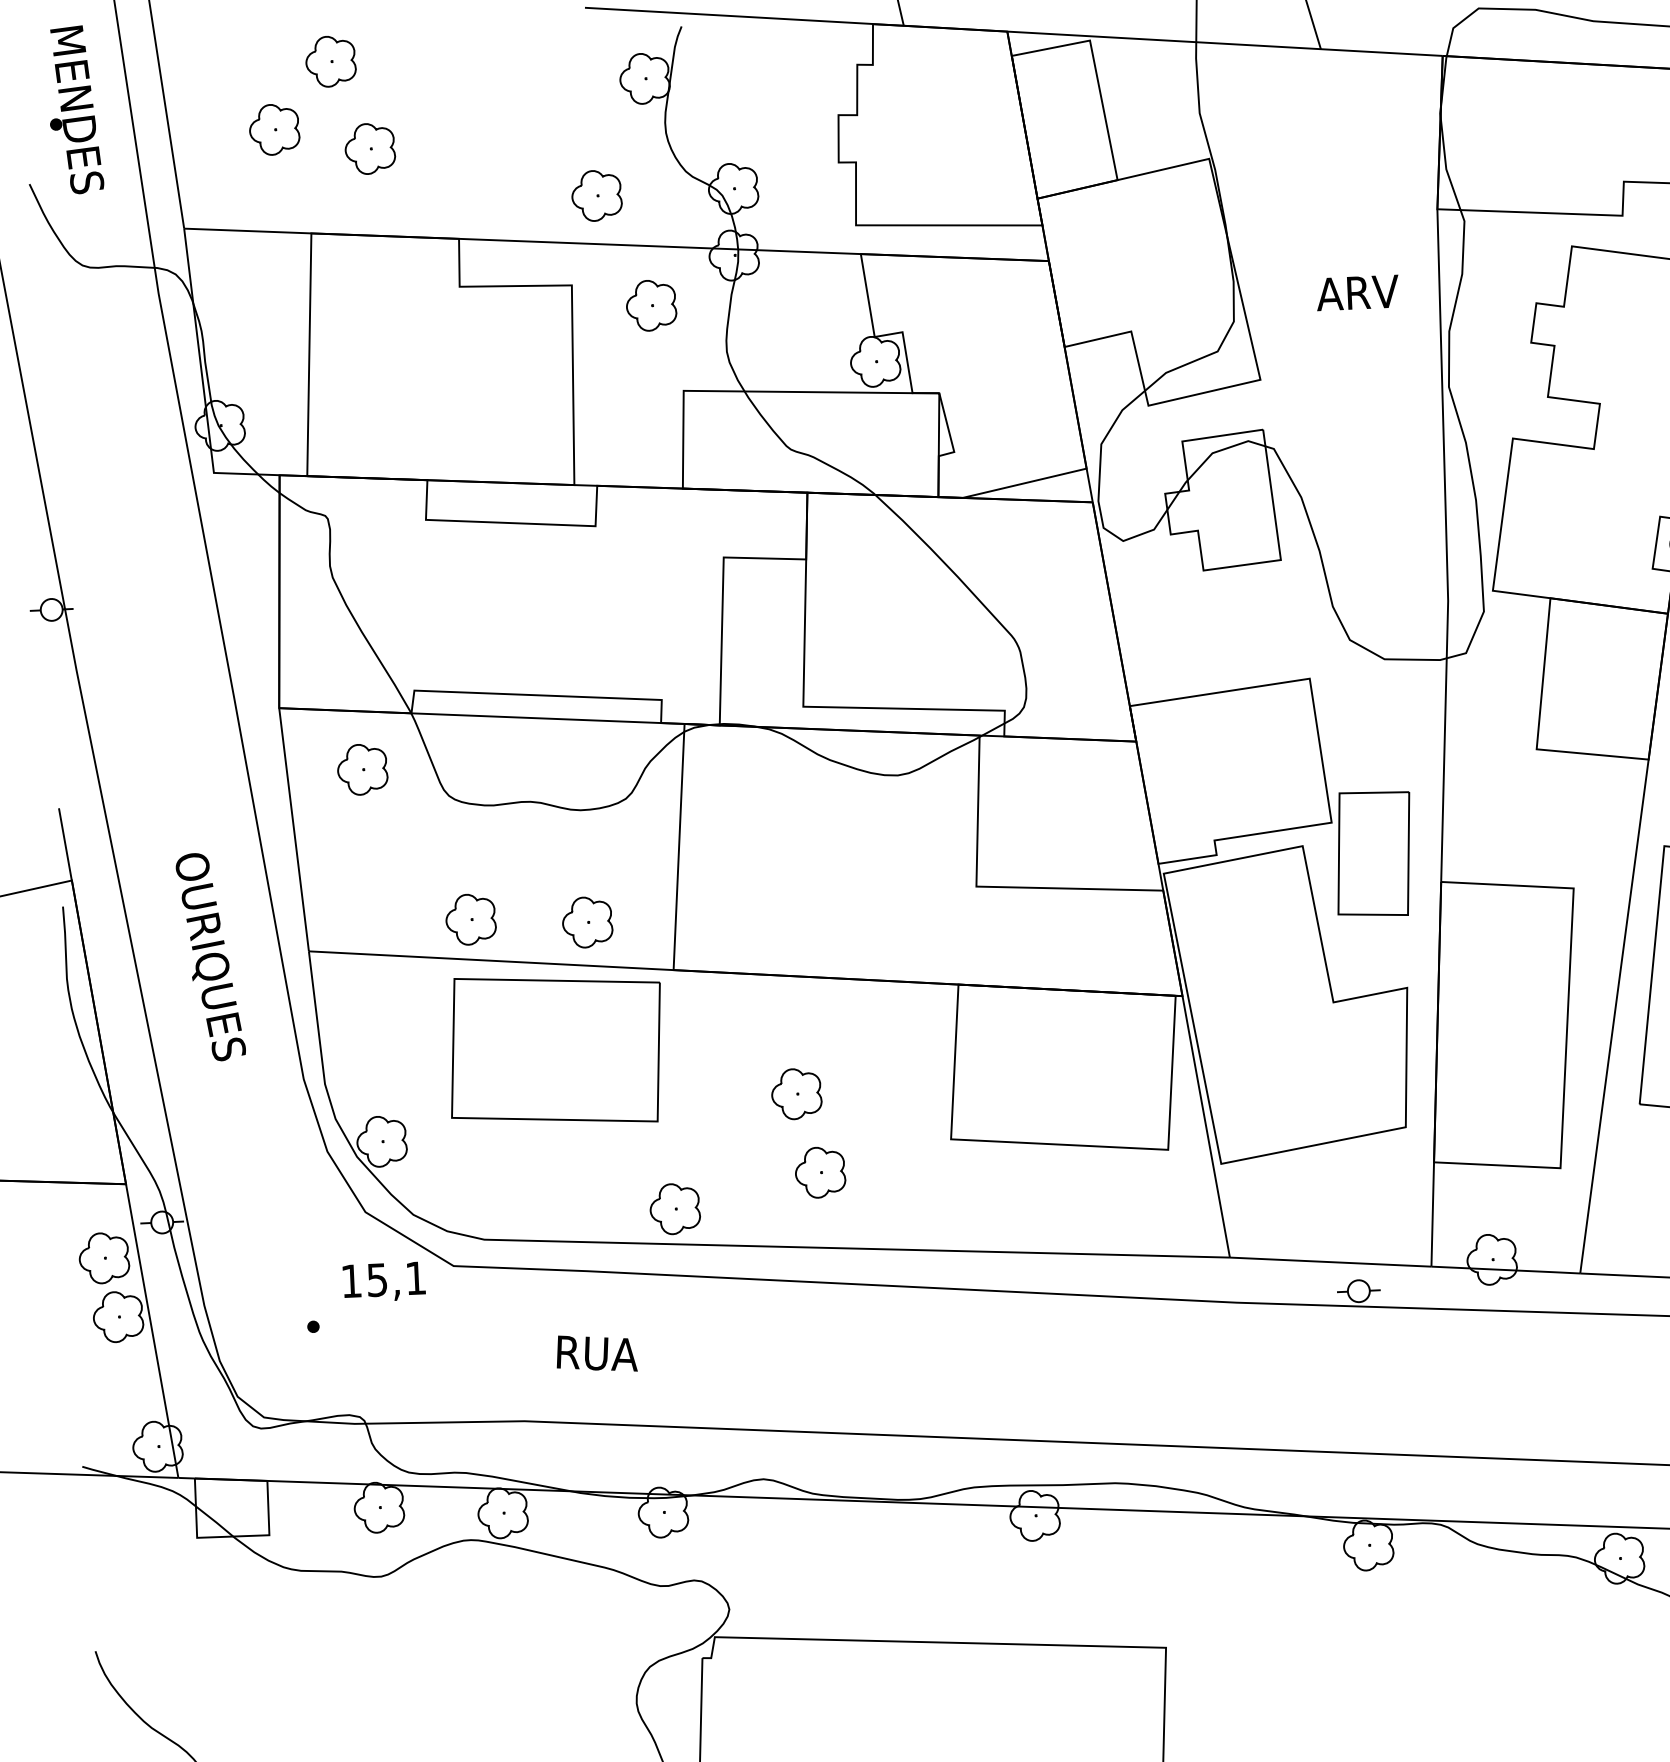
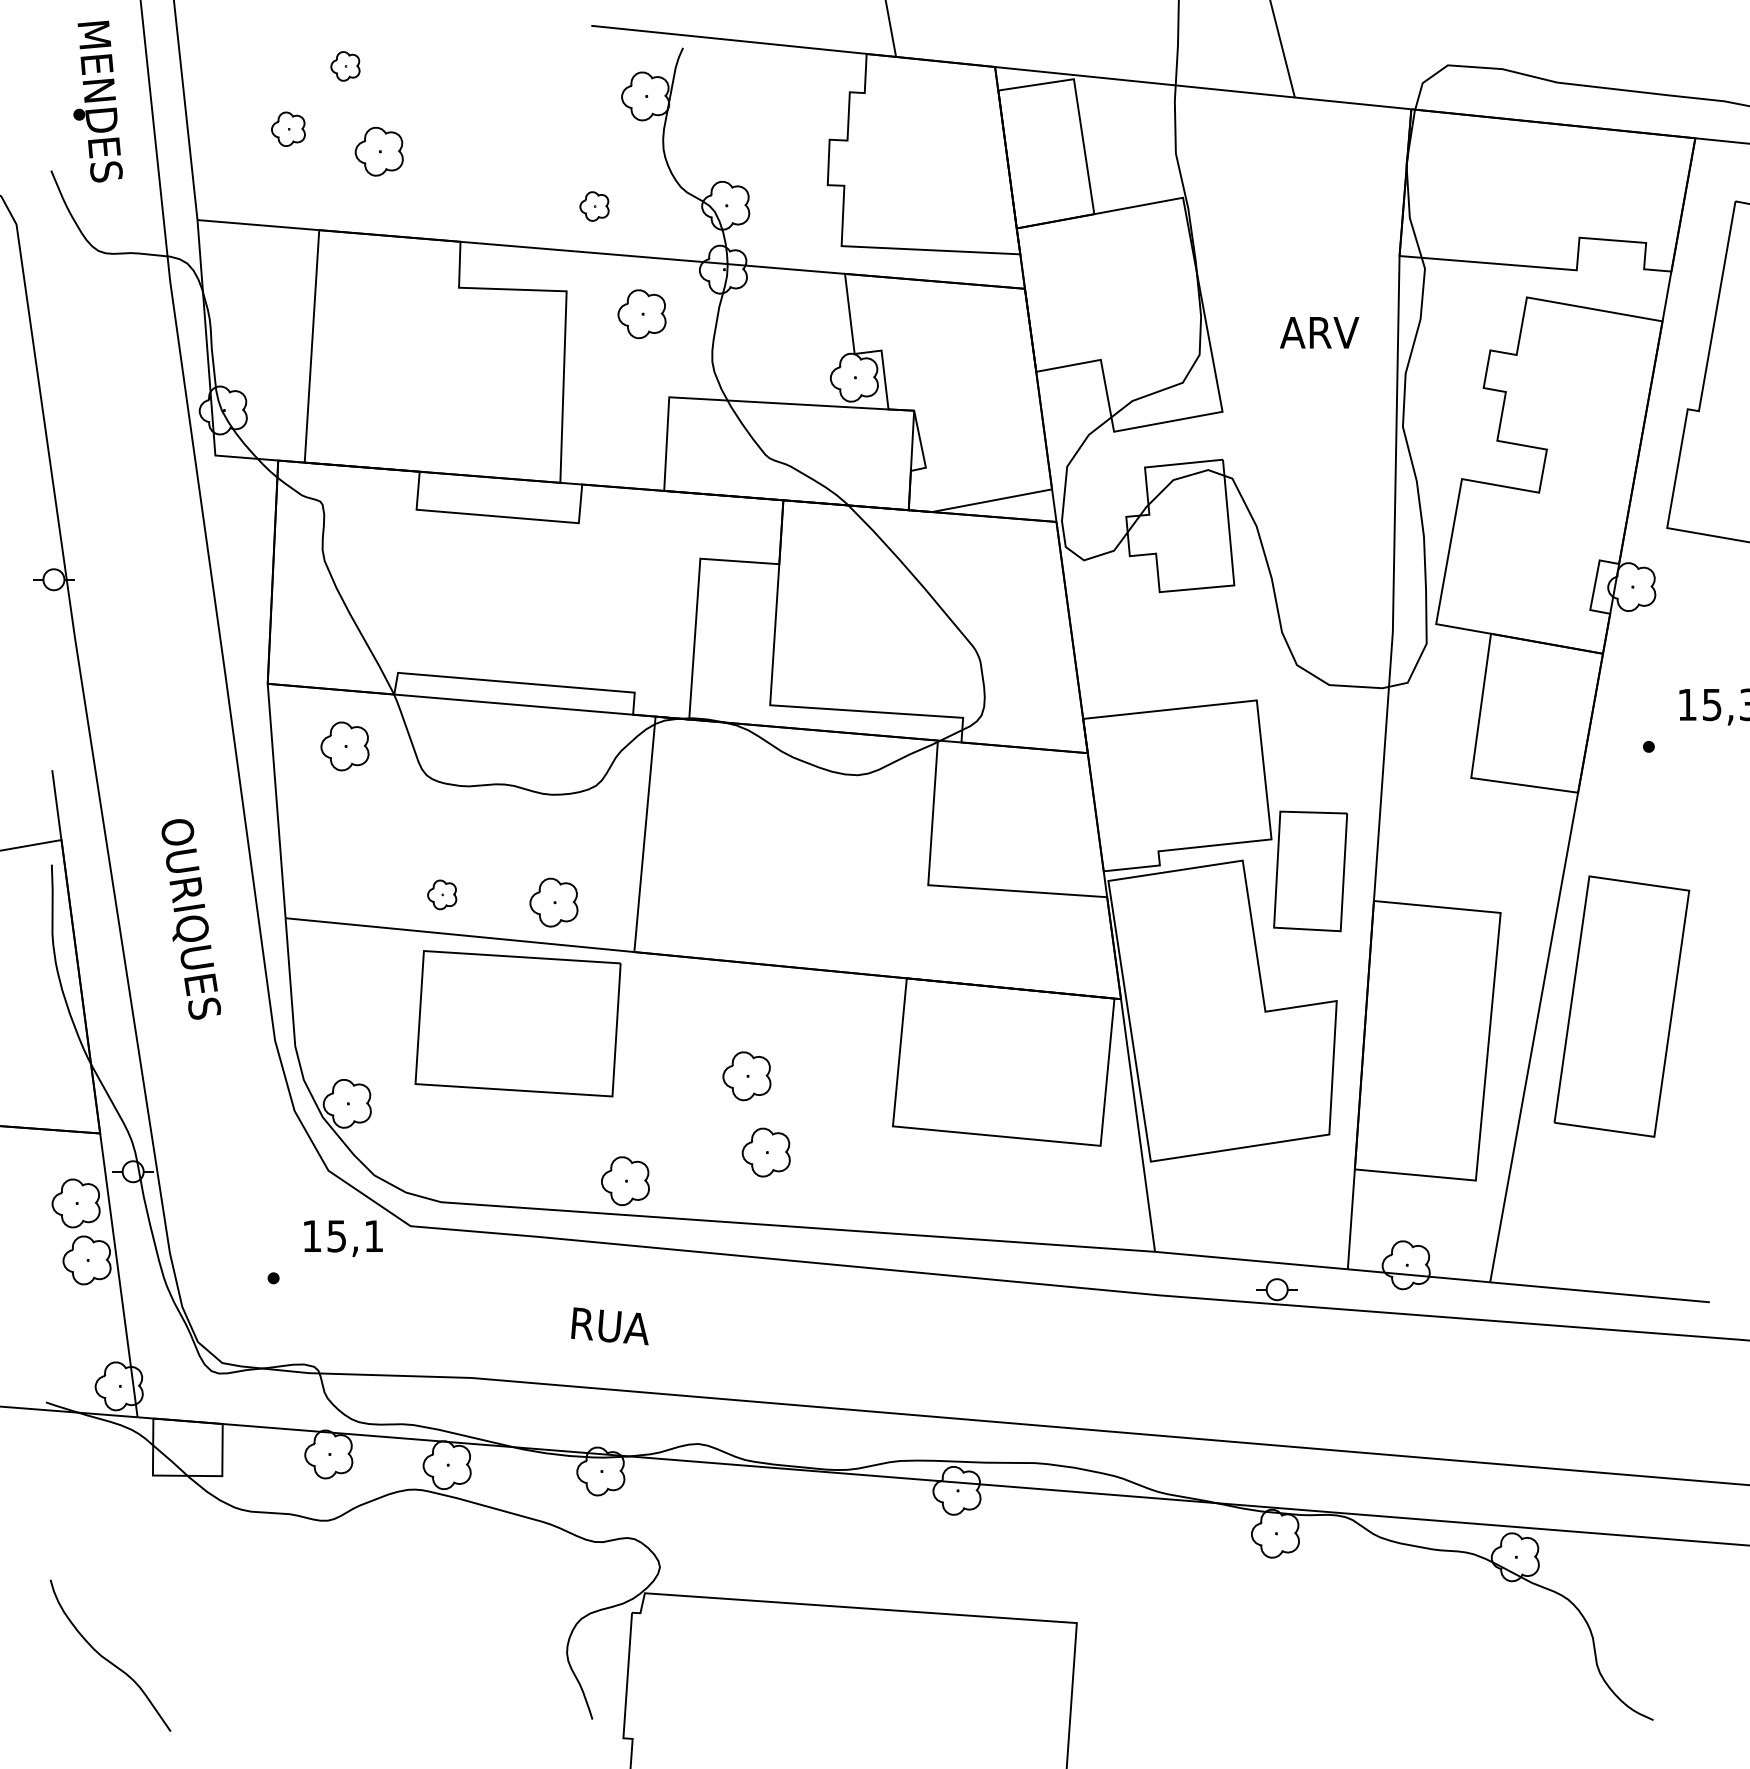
part: (331, 61) -> (345, 66), size x0.6
part: (274, 130) -> (288, 129), size x0.7
part: (596, 195) -> (594, 206), size x0.6
part: (470, 919) -> (441, 894), size x0.6
text: (596, 1353) -> (609, 1326), moved

